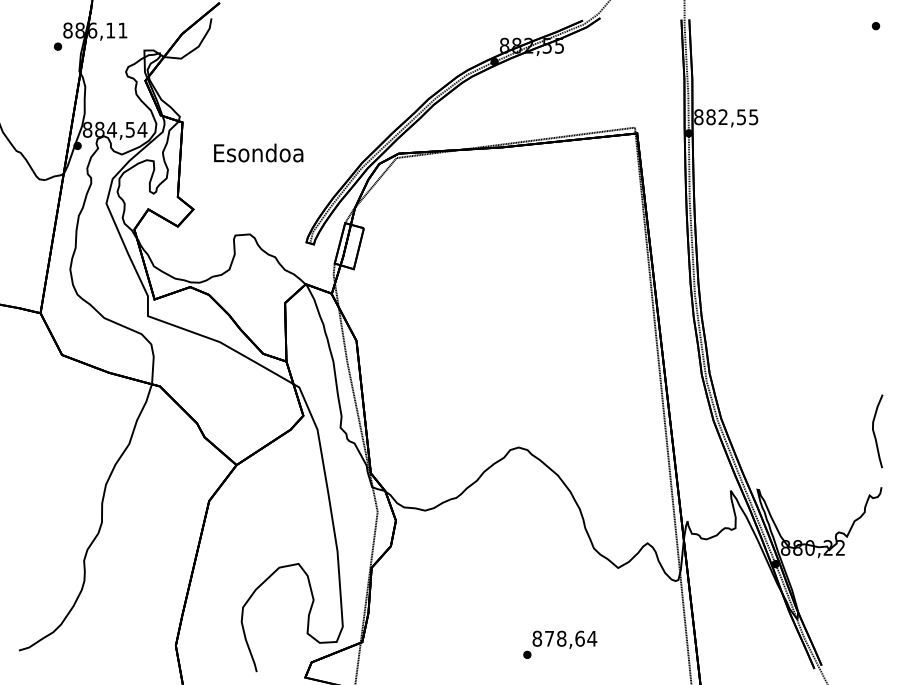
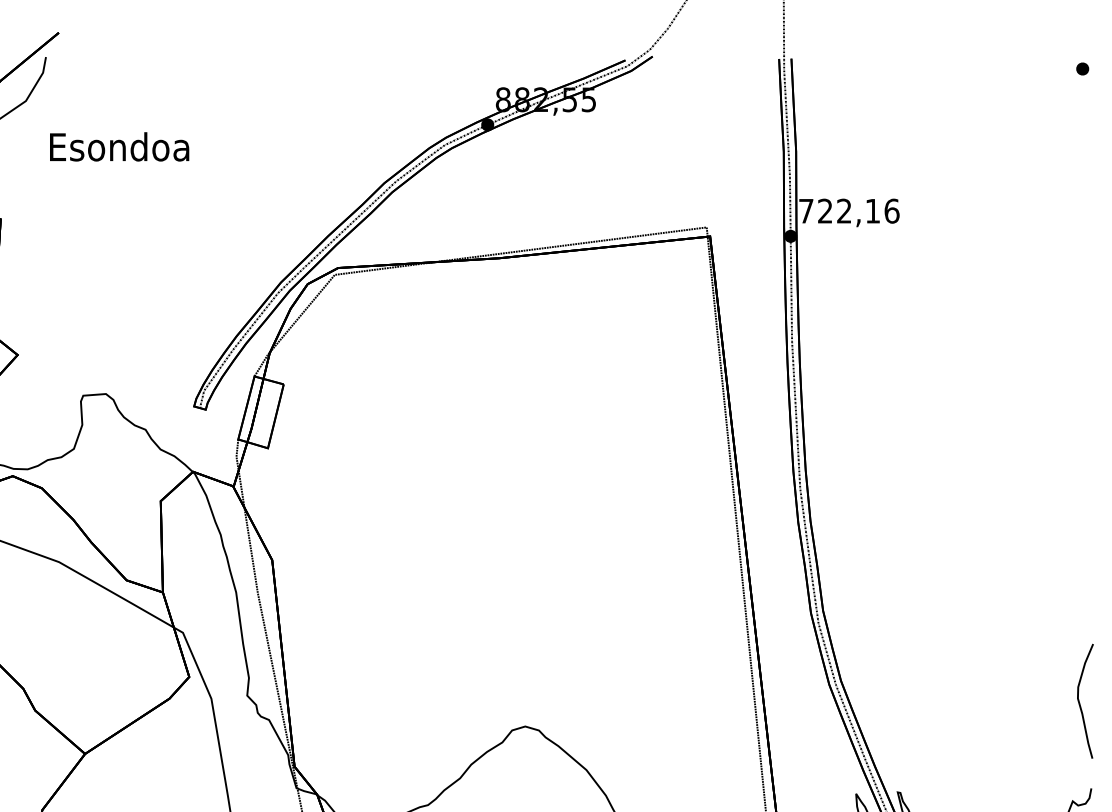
text: (726, 117) -> (849, 211), 882,55 -> 722,16
text: (258, 152) -> (119, 146), moved

